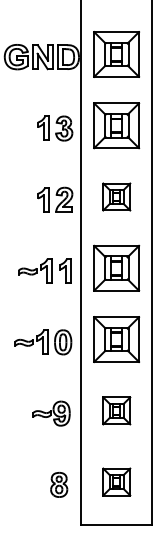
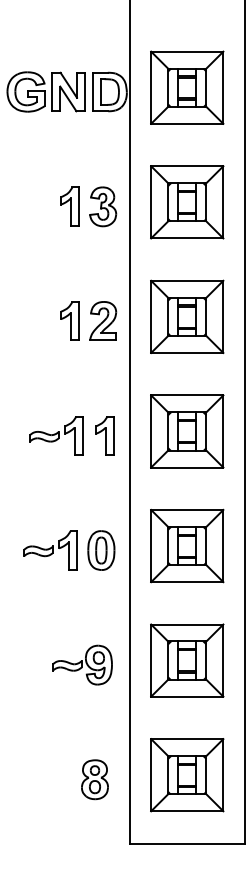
part: (116, 196) -> (187, 316), size x1.67
part: (116, 410) -> (187, 660), size x1.67
part: (116, 481) -> (187, 774), size x1.67

